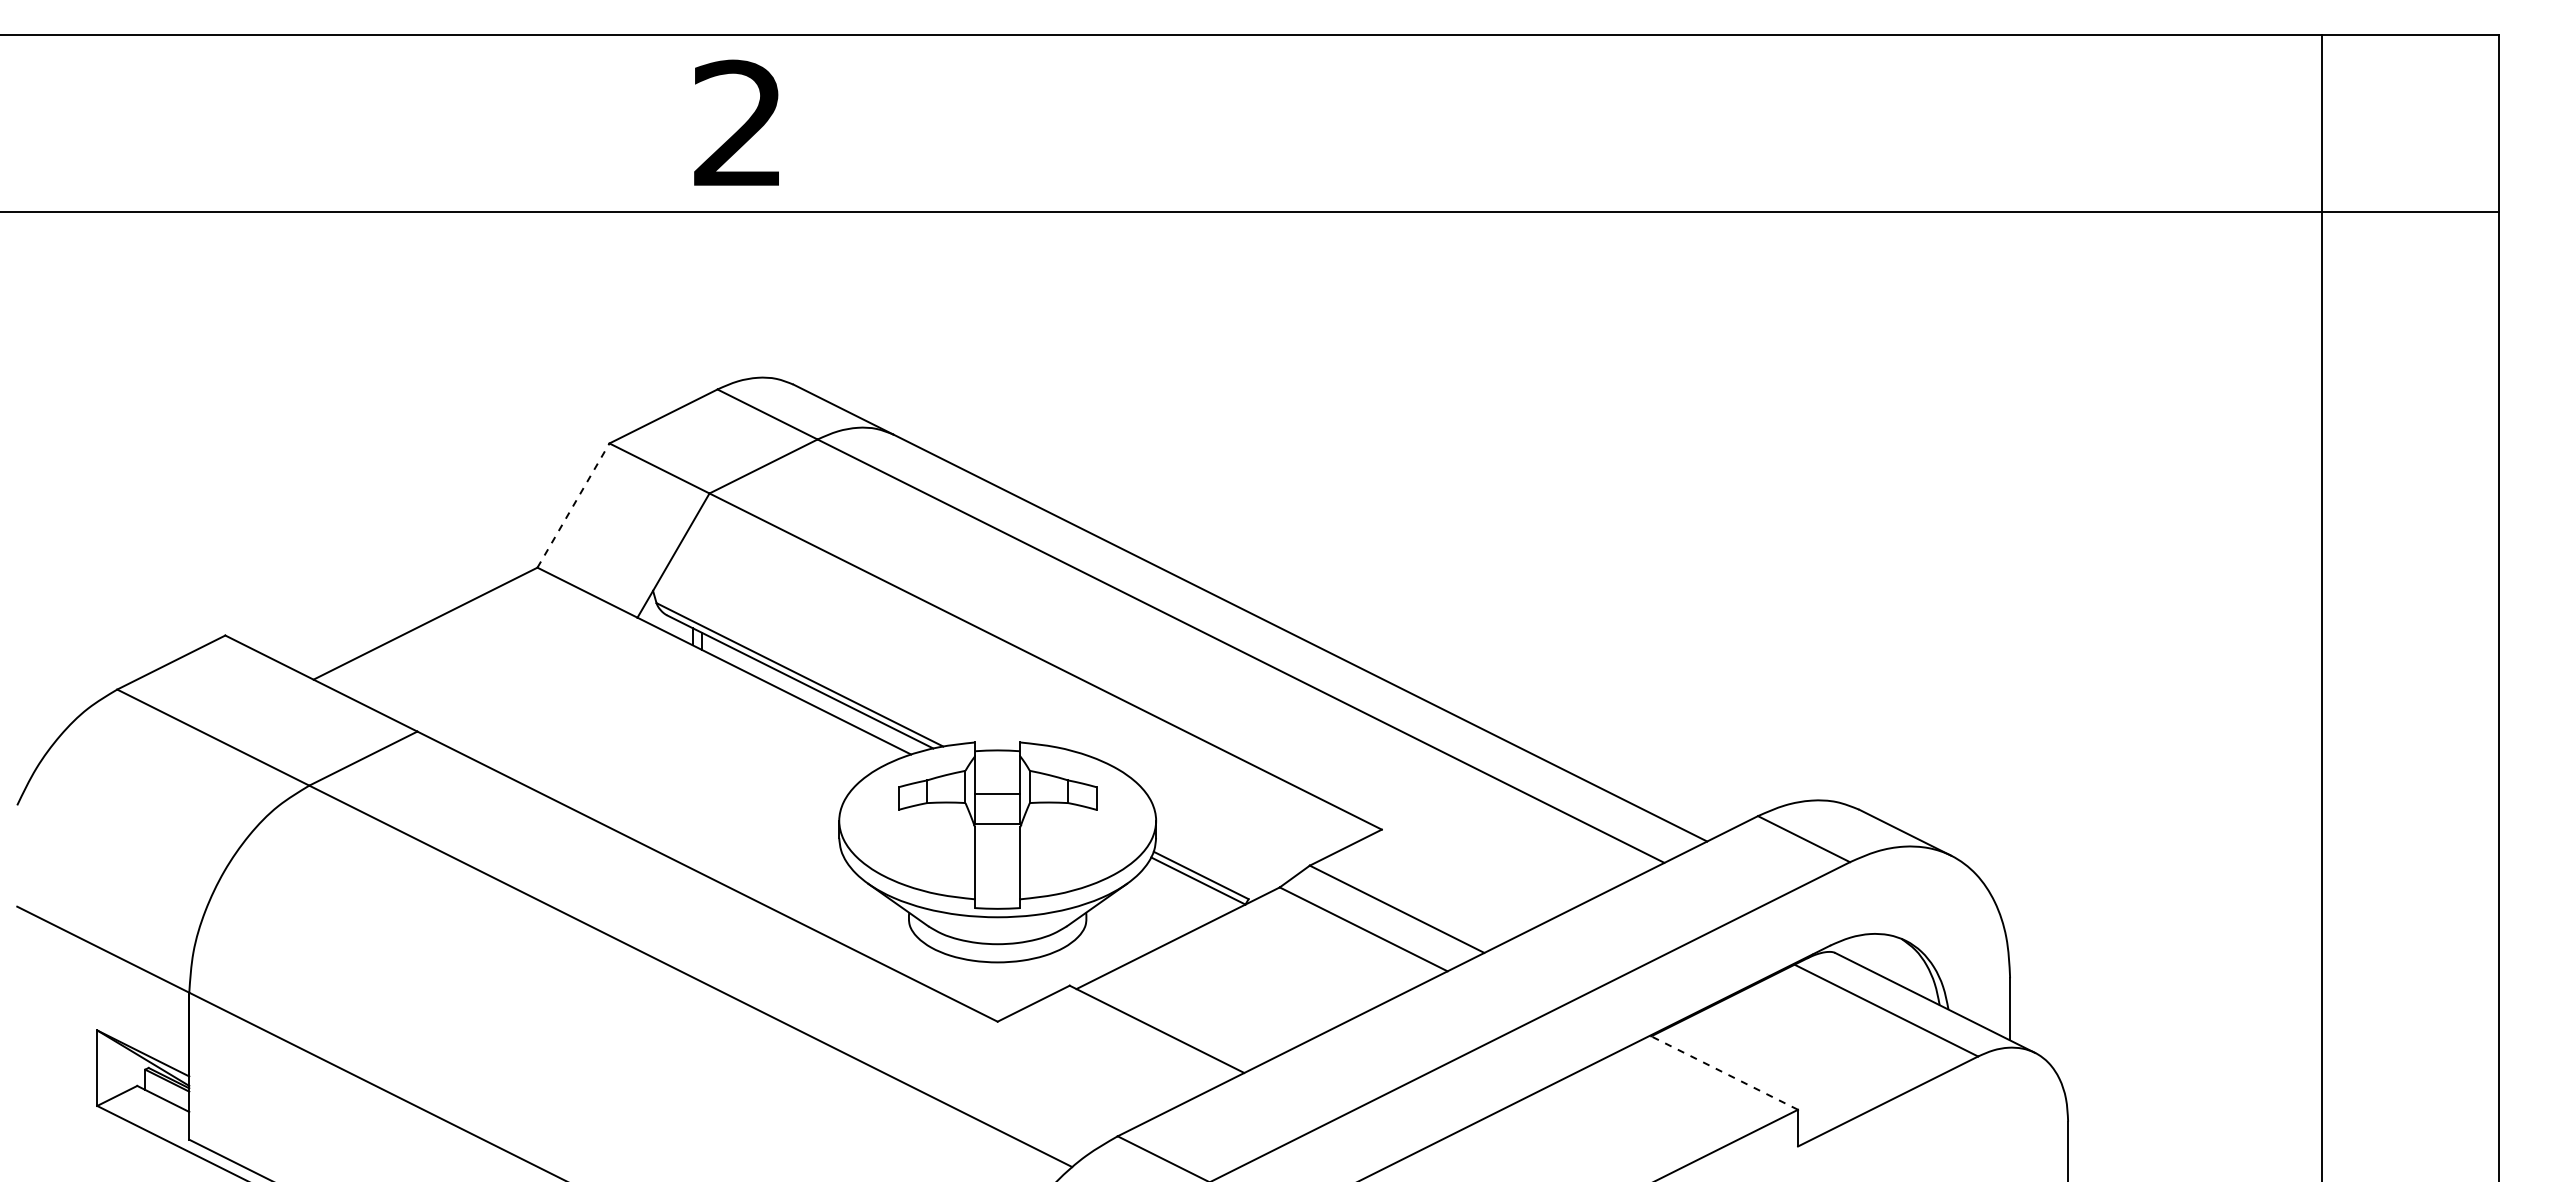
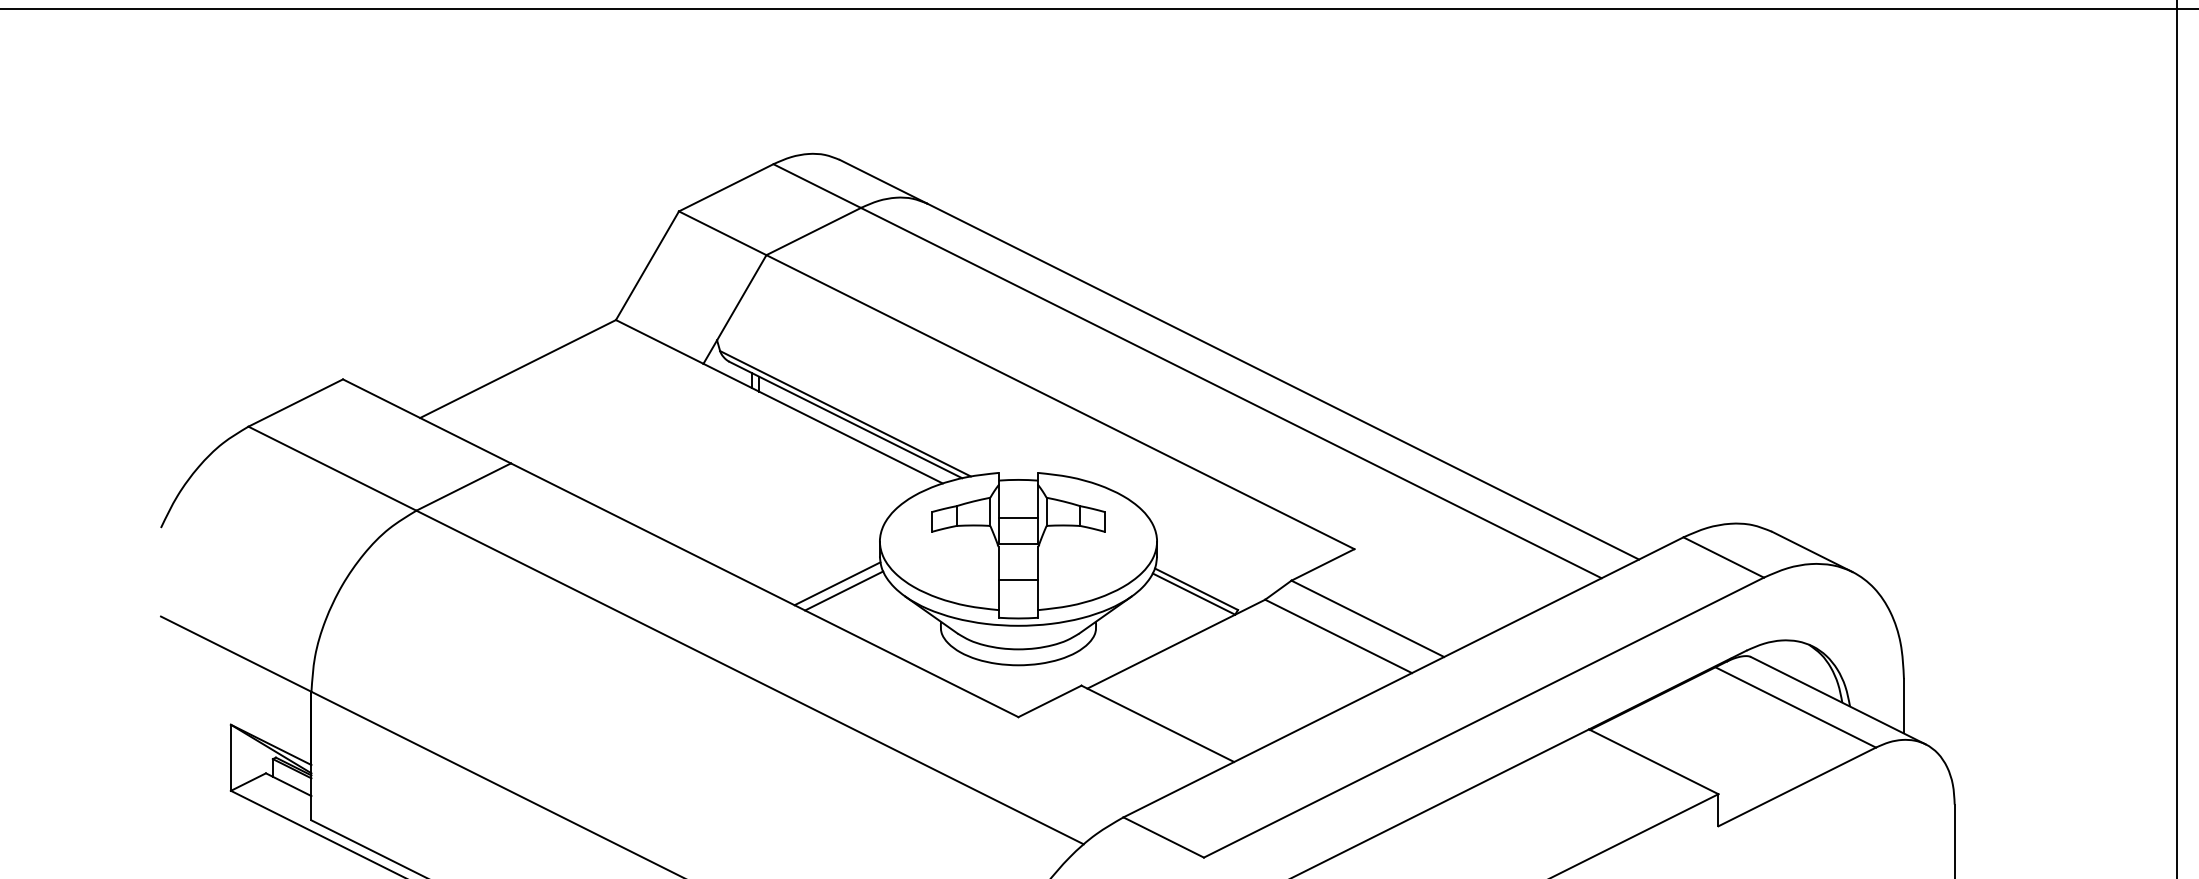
line: (573, 505) -> (647, 265), dashed -> solid
line: (997, 865) -> (1018, 580), added
line: (790, 868) -> (837, 583), added
line: (797, 877) -> (843, 591), added
line: (1724, 1072) -> (1654, 761), dashed -> solid

